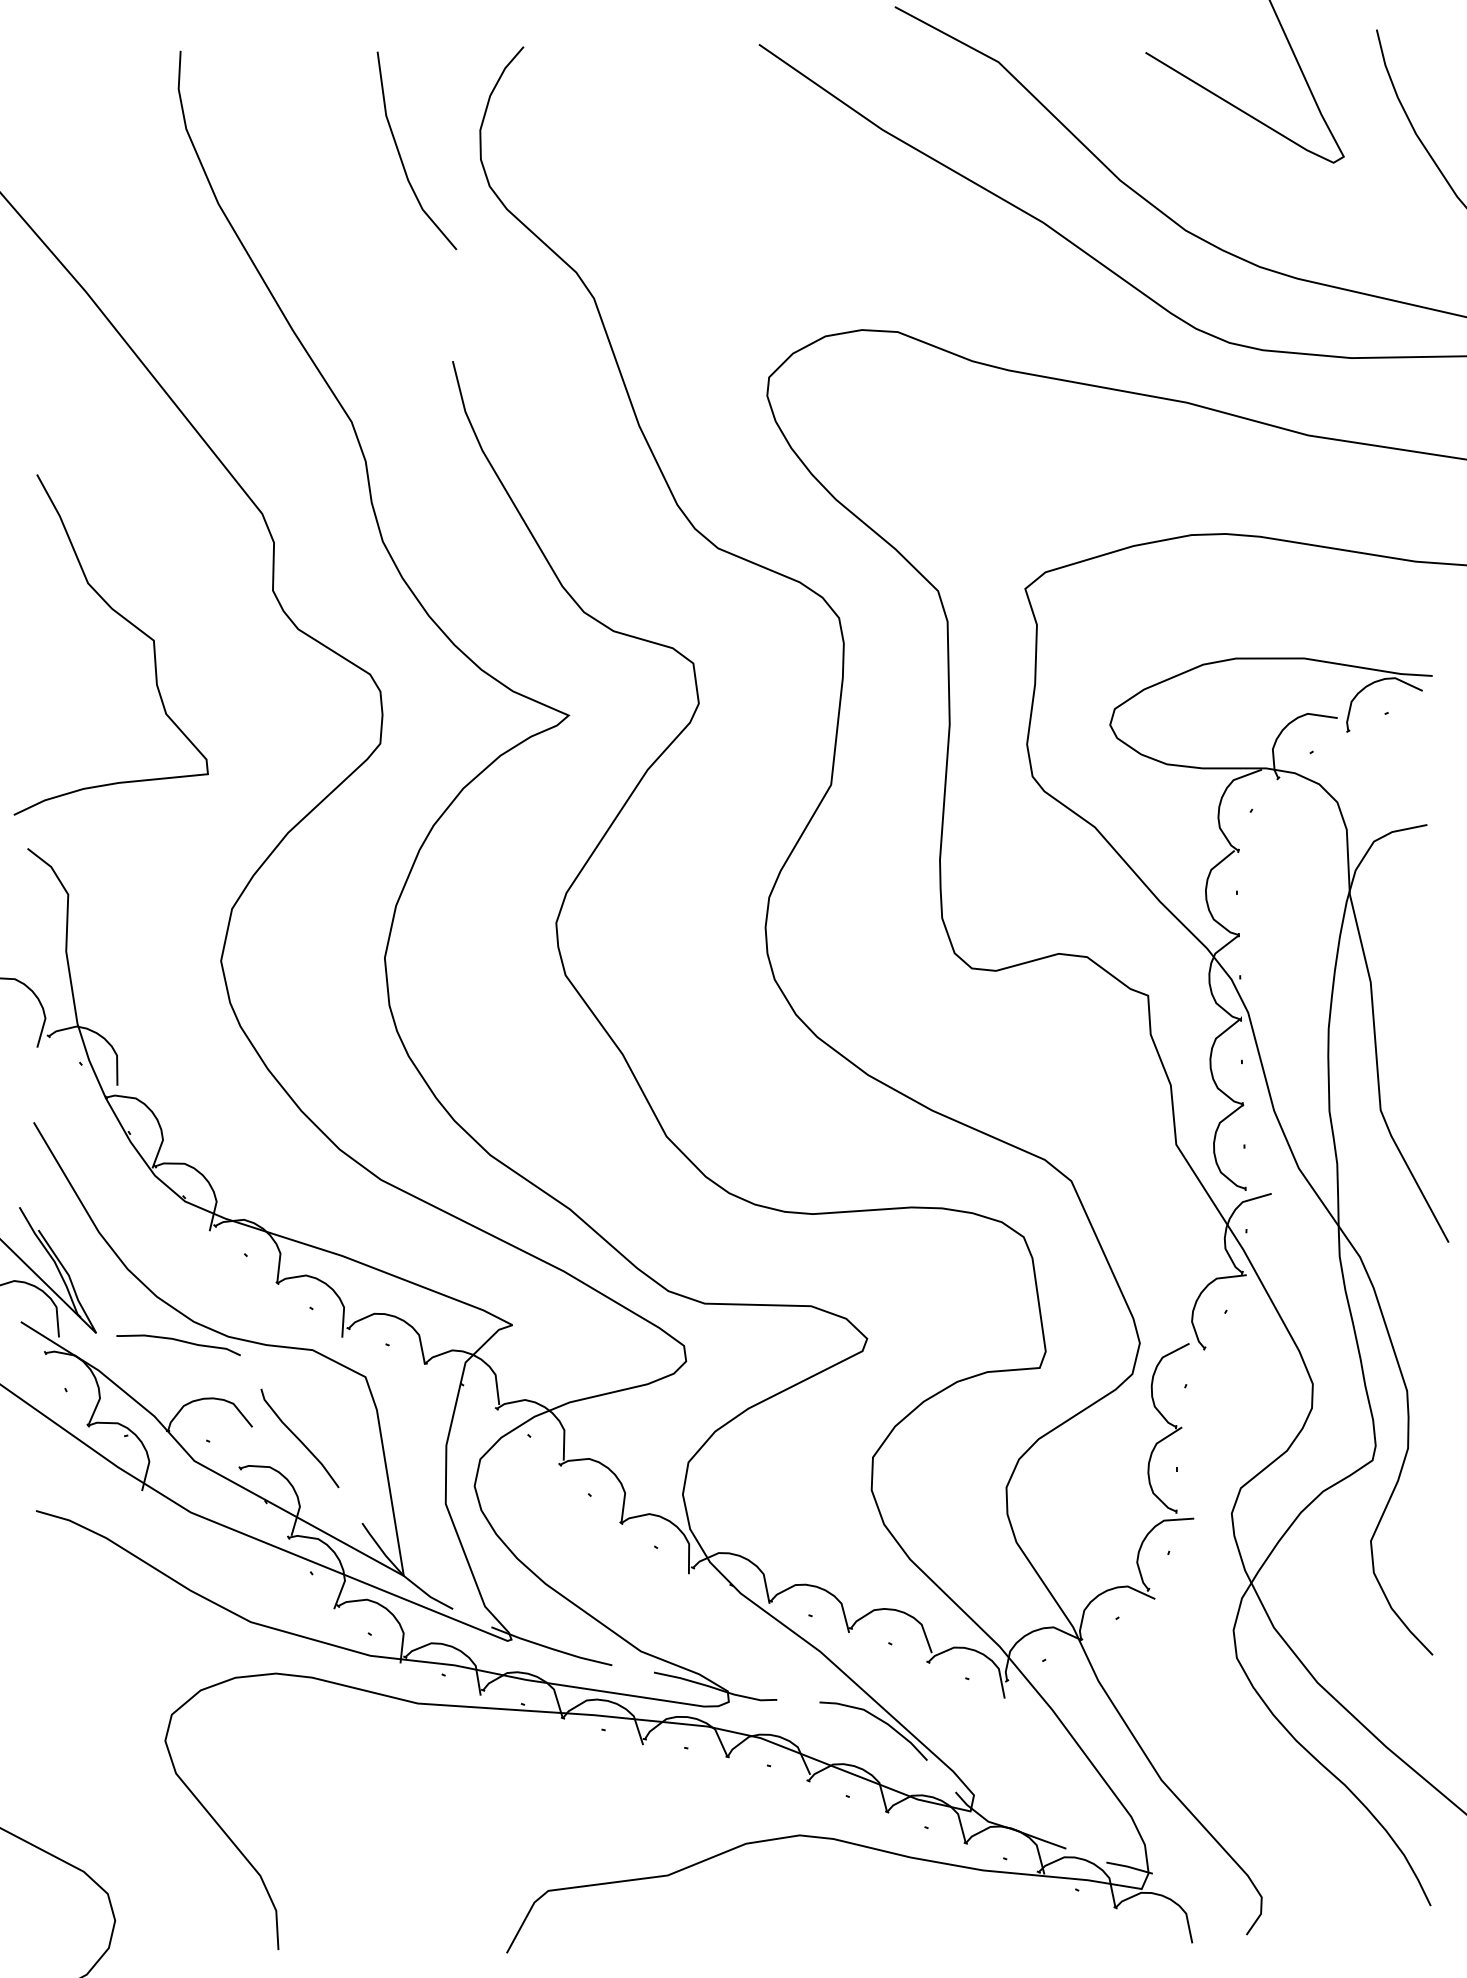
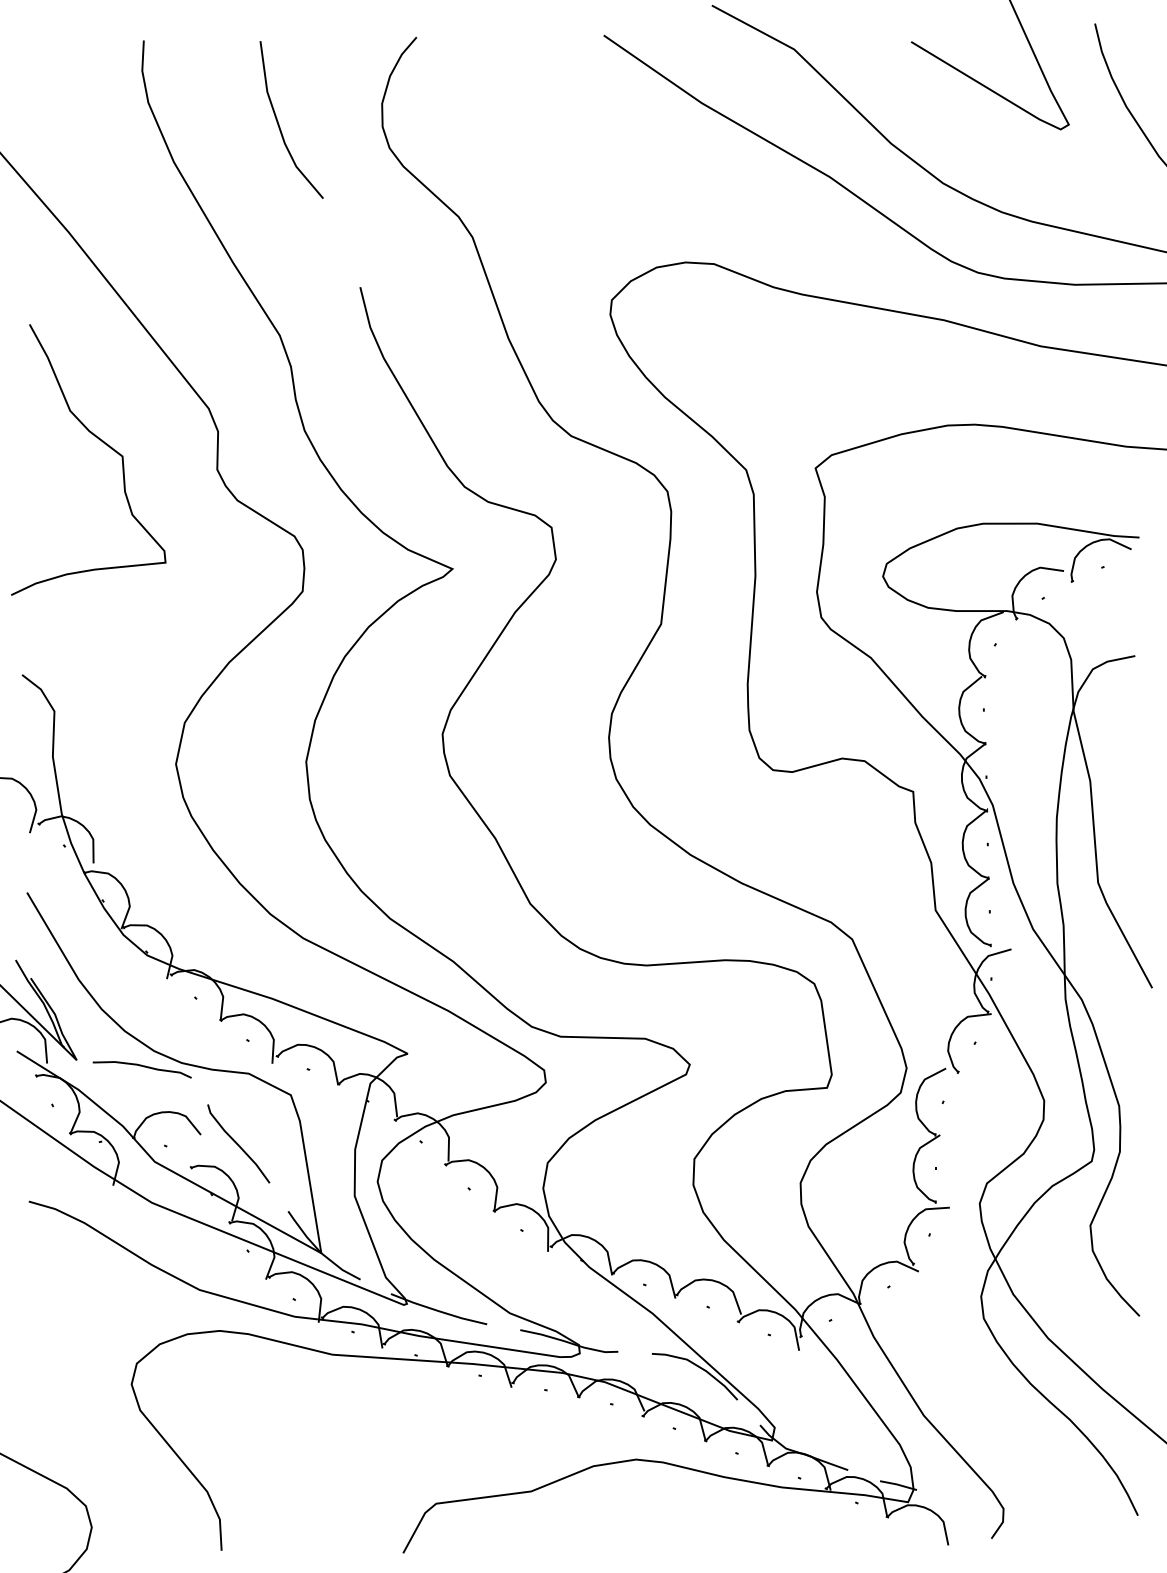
line: (401, 156) -> (279, 124), moved
curve: (129, 624) -> (103, 443), moved

